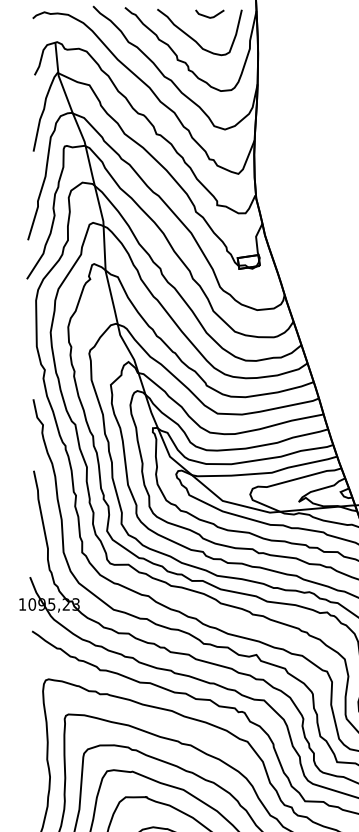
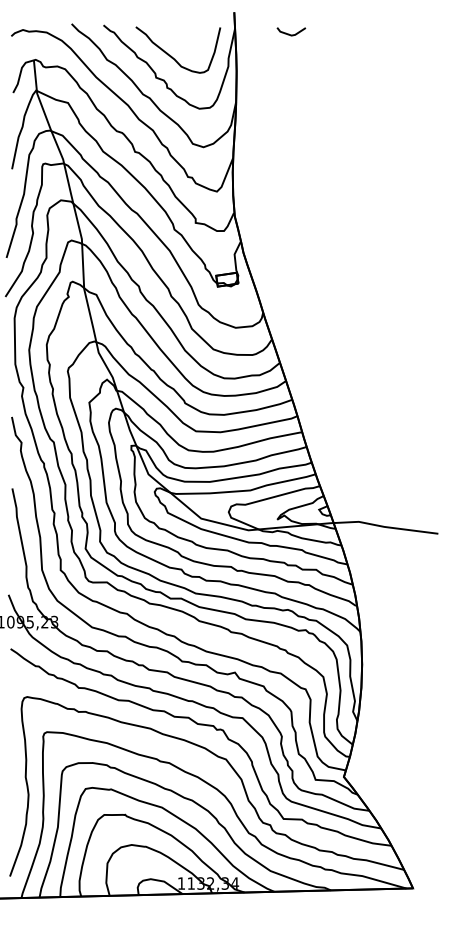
line: (207, 15) -> (289, 33), moved

